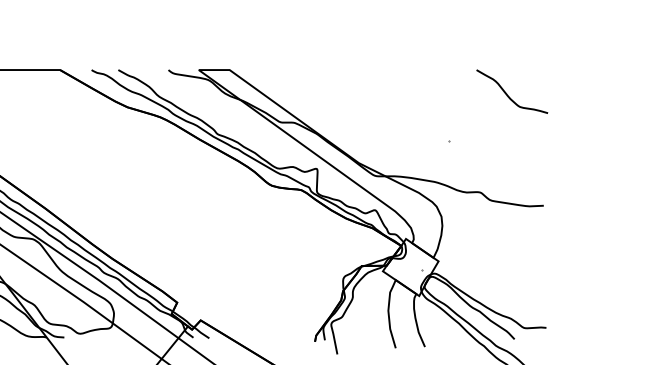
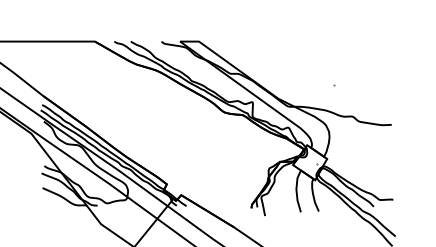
curve: (509, 94) -> (370, 56), removed

